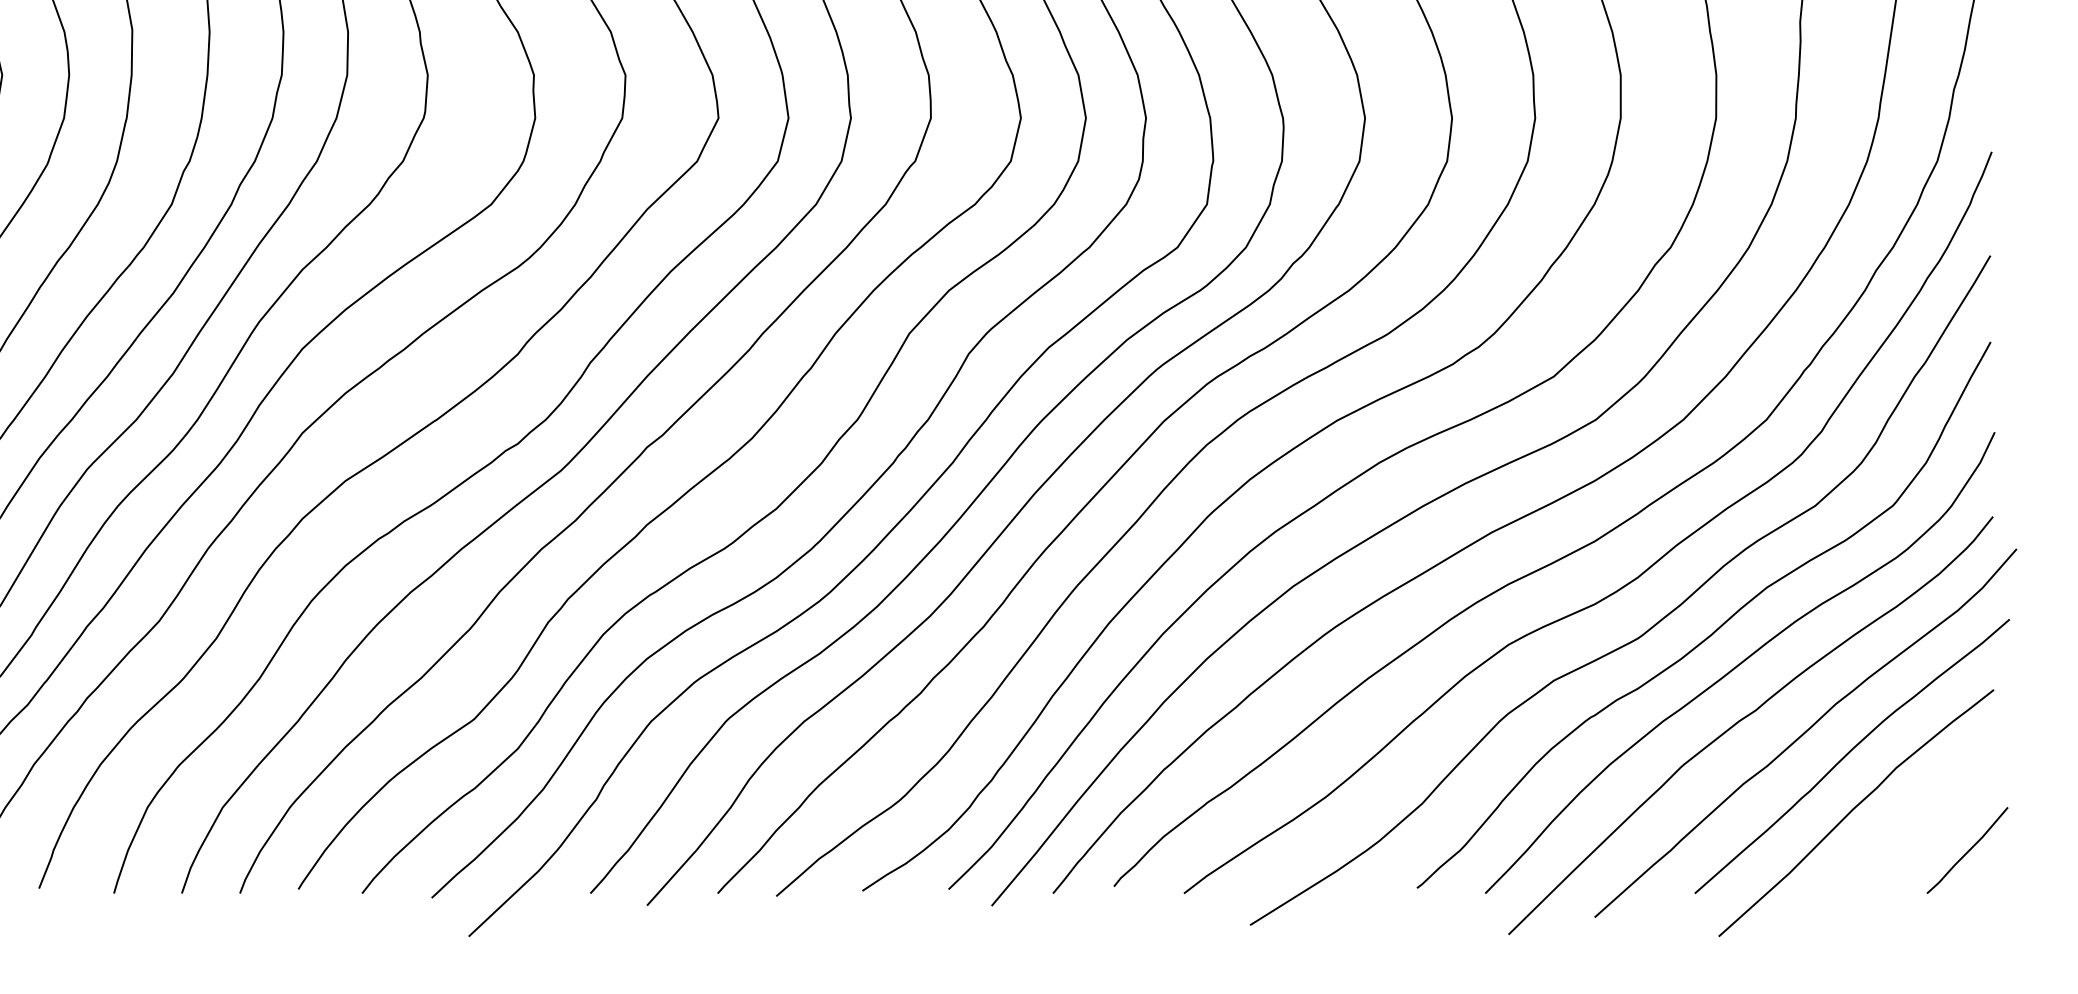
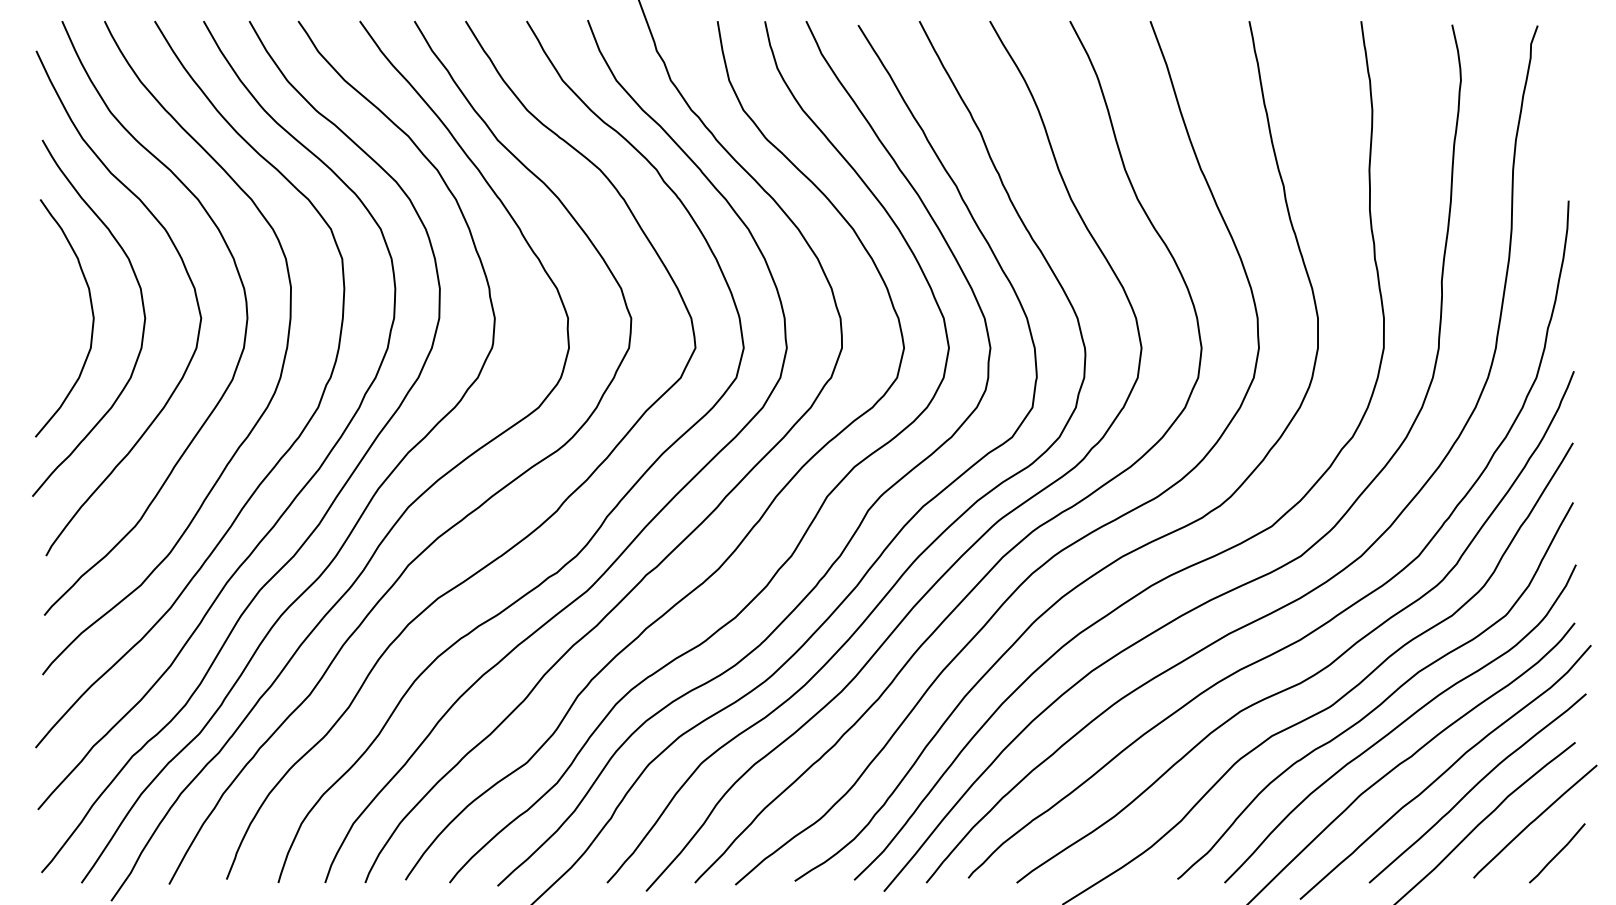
curve: (1935, 802) -> (1535, 820), added

